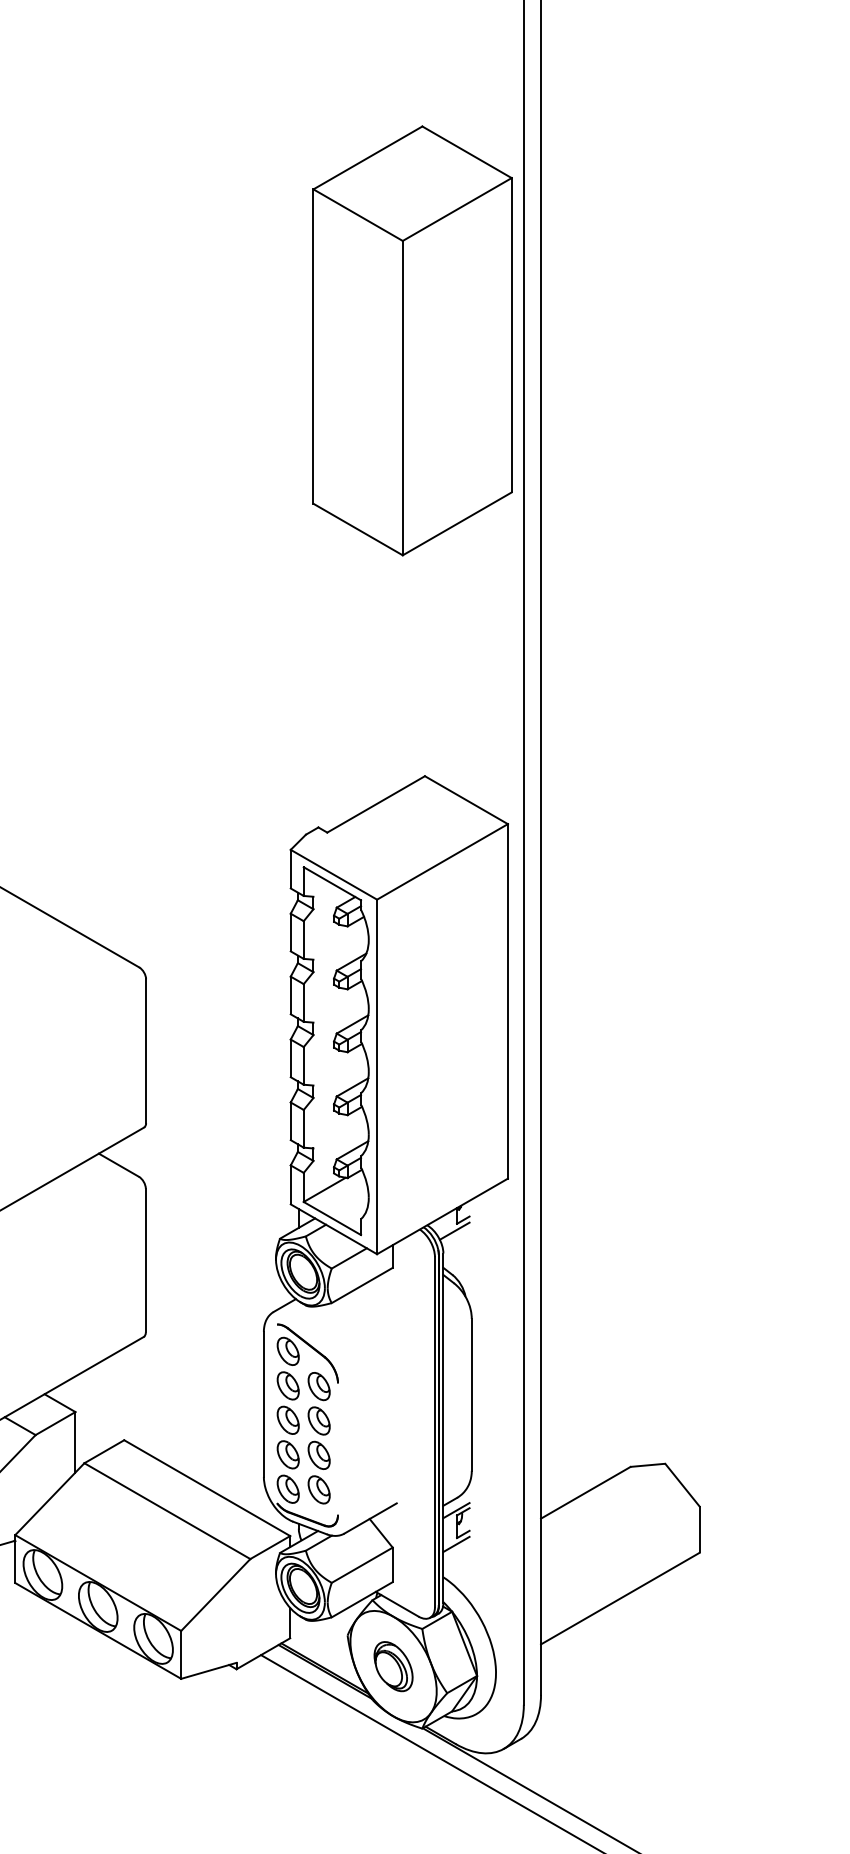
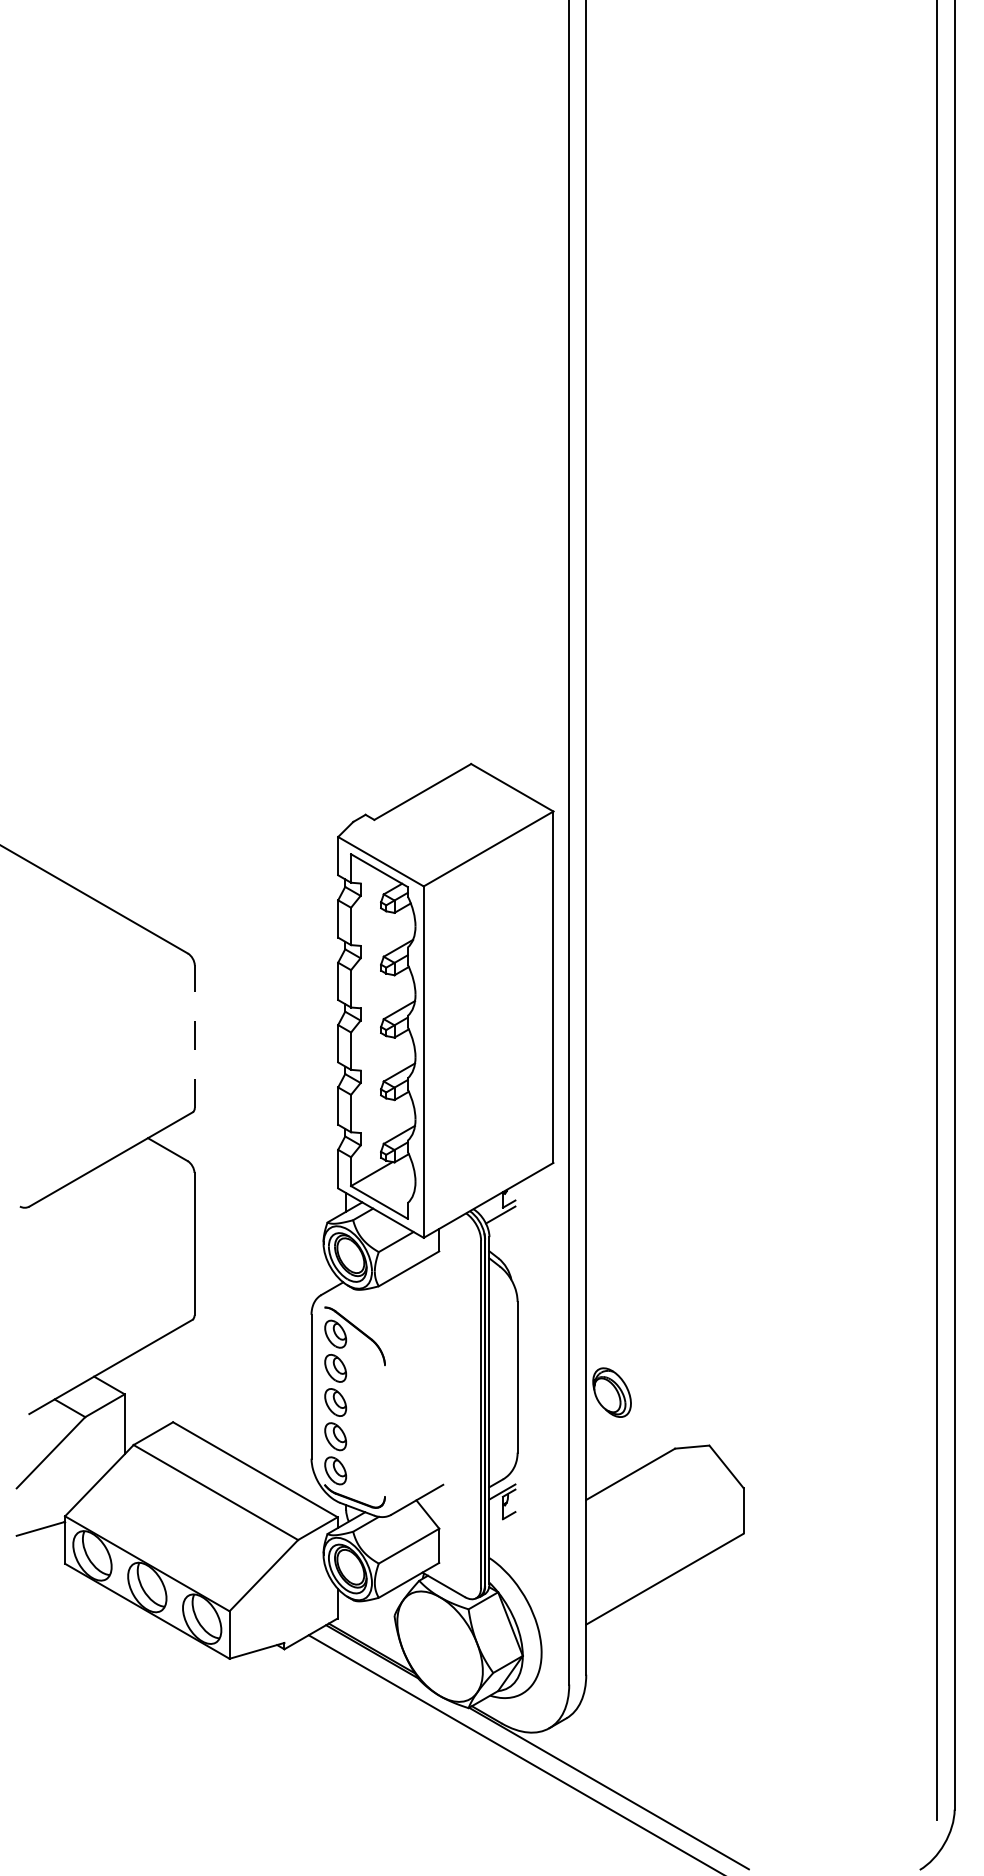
part: (412, 340) -> (458, 332), removed
line: (145, 1051) -> (194, 1036), solid -> dashed
part: (319, 1437) -> (366, 1419), removed
line: (456, 1544) -> (502, 1525), removed
part: (392, 1666) -> (611, 1392), moved

